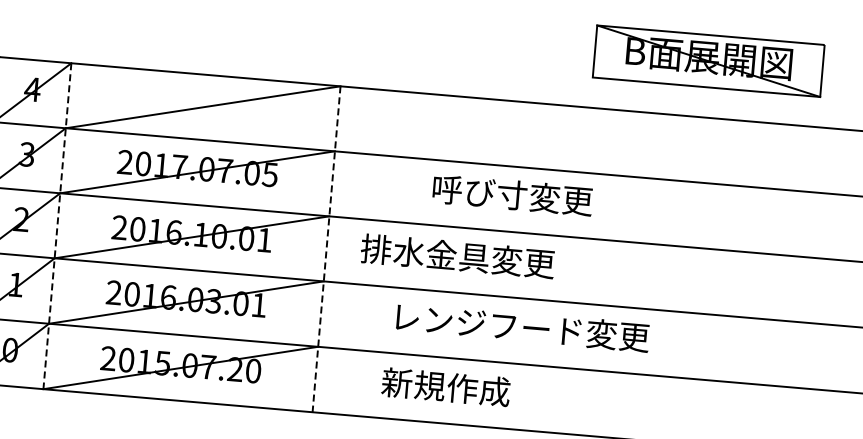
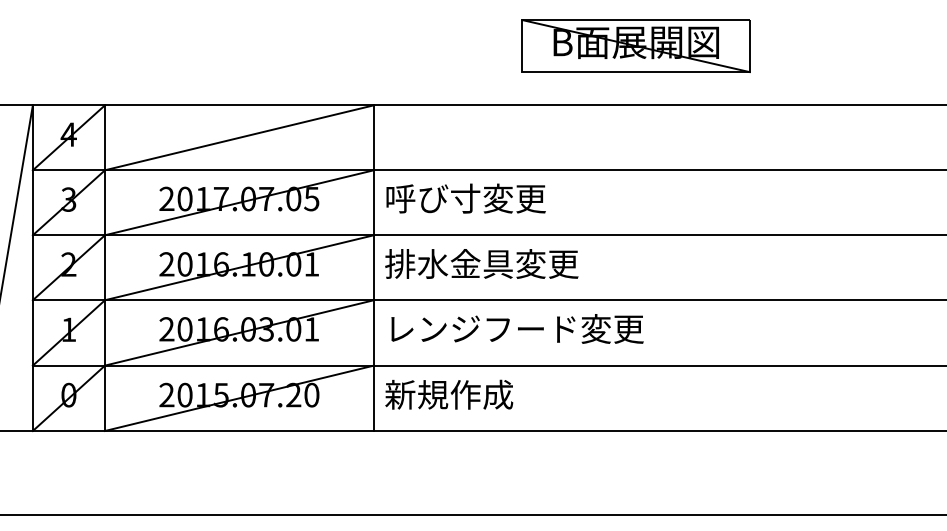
part: (708, 60) -> (635, 45), moved
text: (512, 194) -> (465, 198), moved
line: (57, 226) -> (105, 268), dashed -> solid
line: (326, 249) -> (373, 268), dashed -> solid
text: (457, 255) -> (481, 263), moved
text: (523, 326) -> (517, 328), moved
text: (446, 386) -> (449, 394), moved

